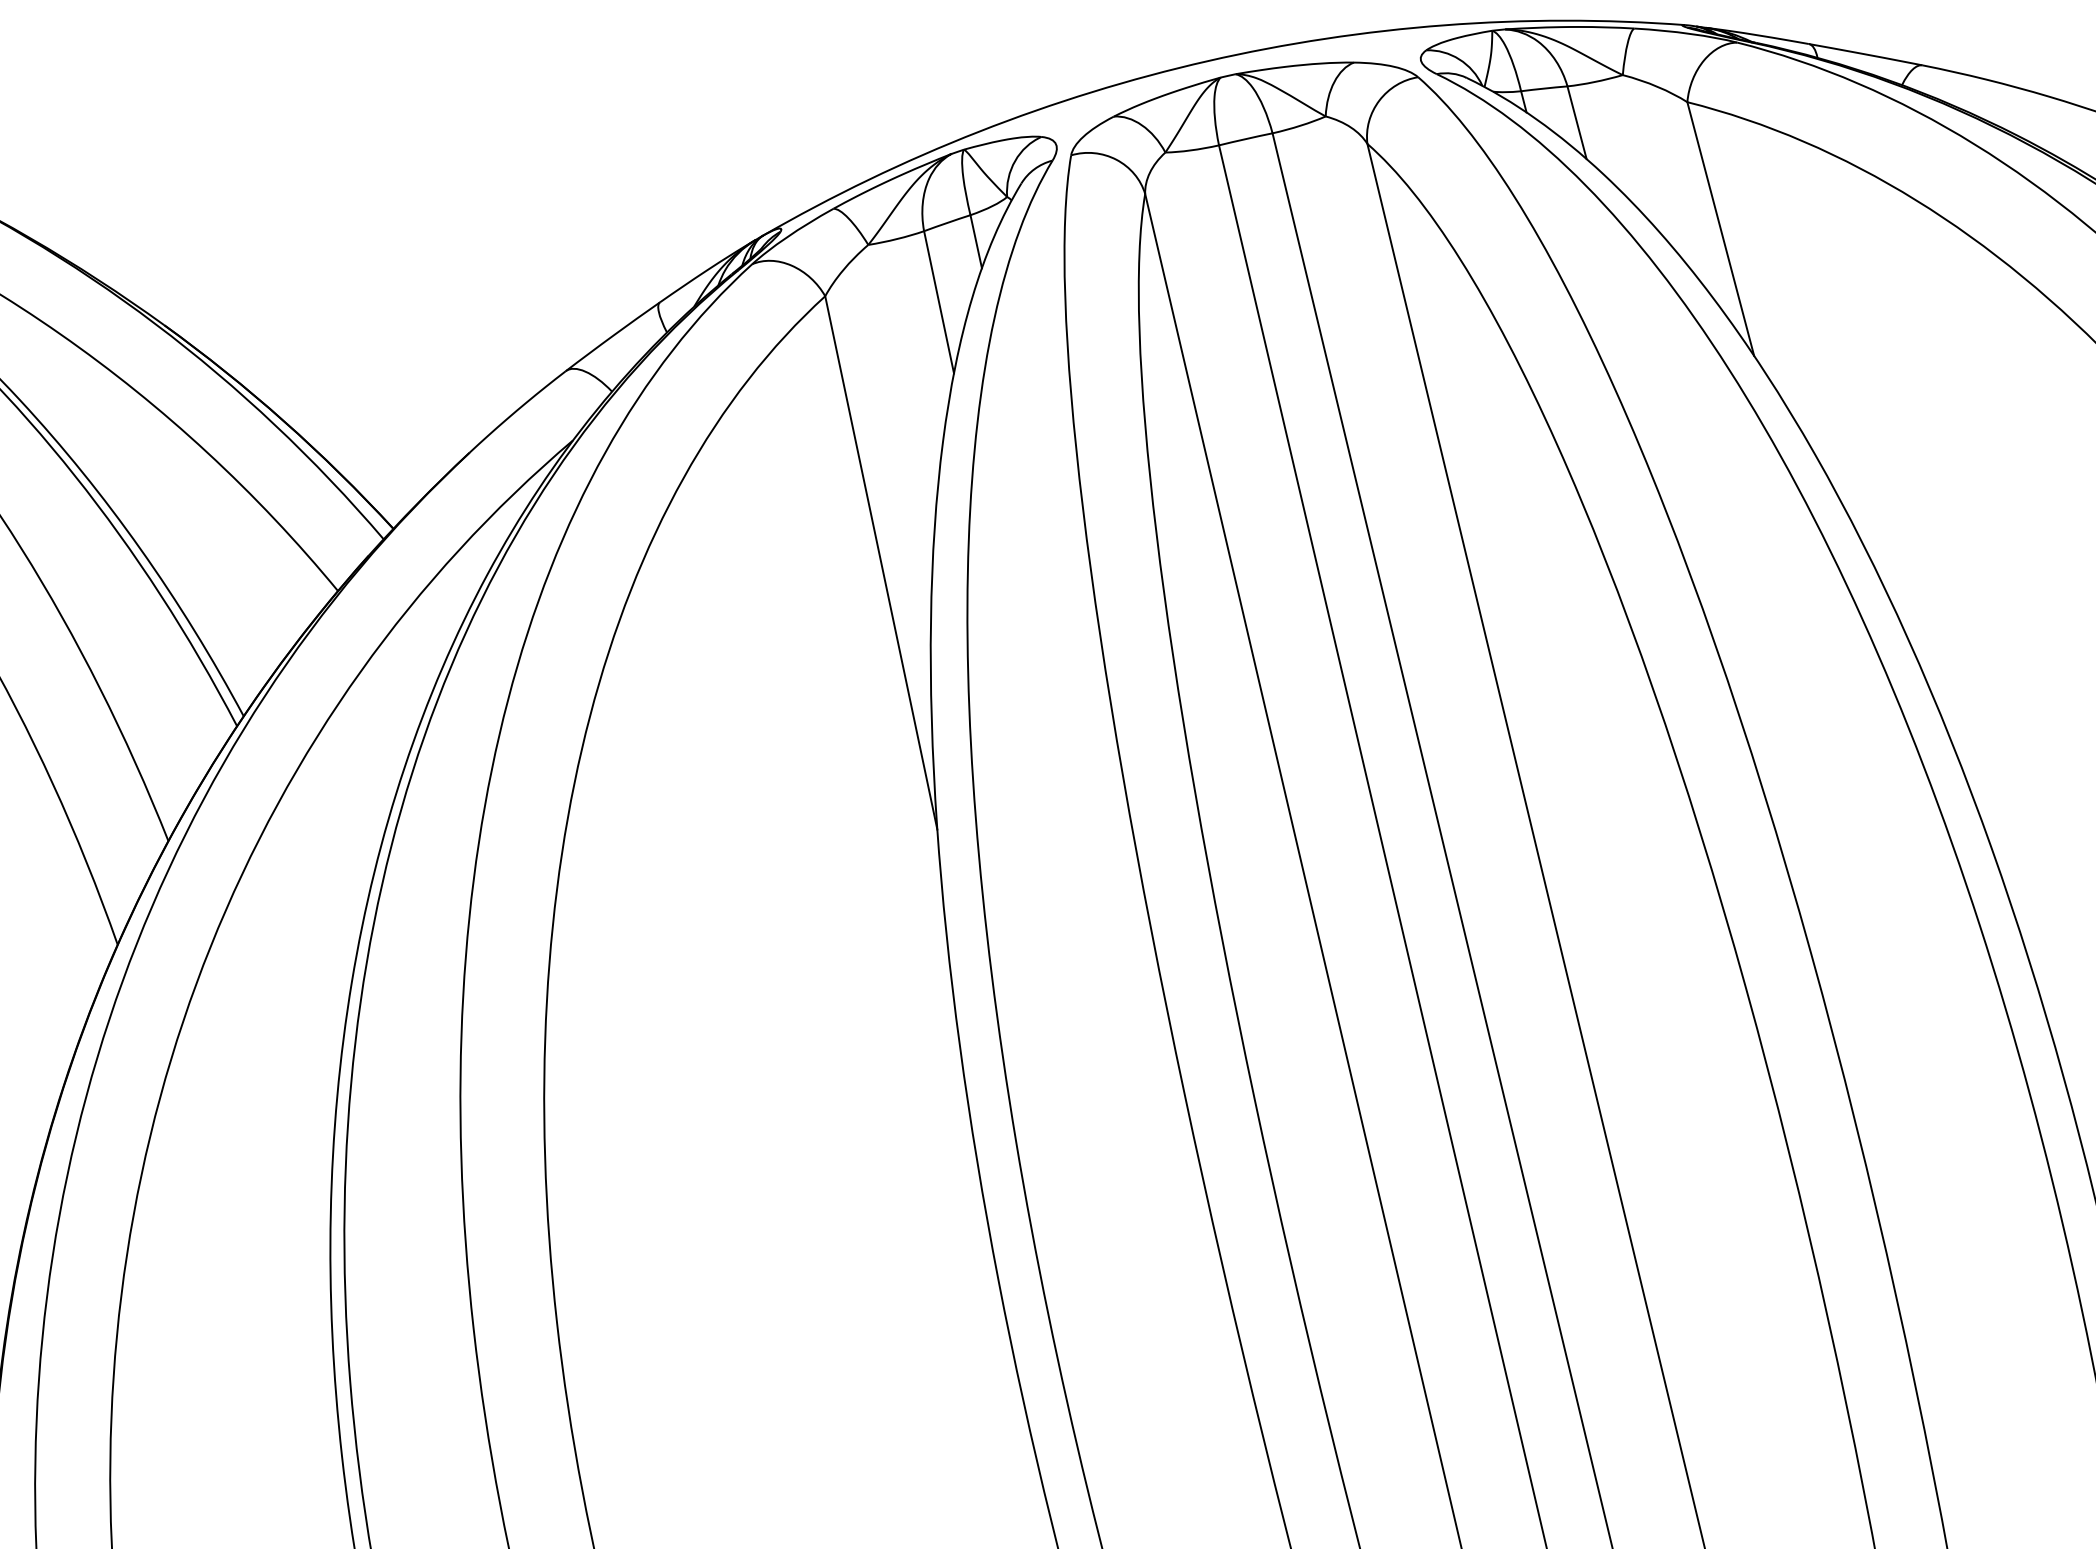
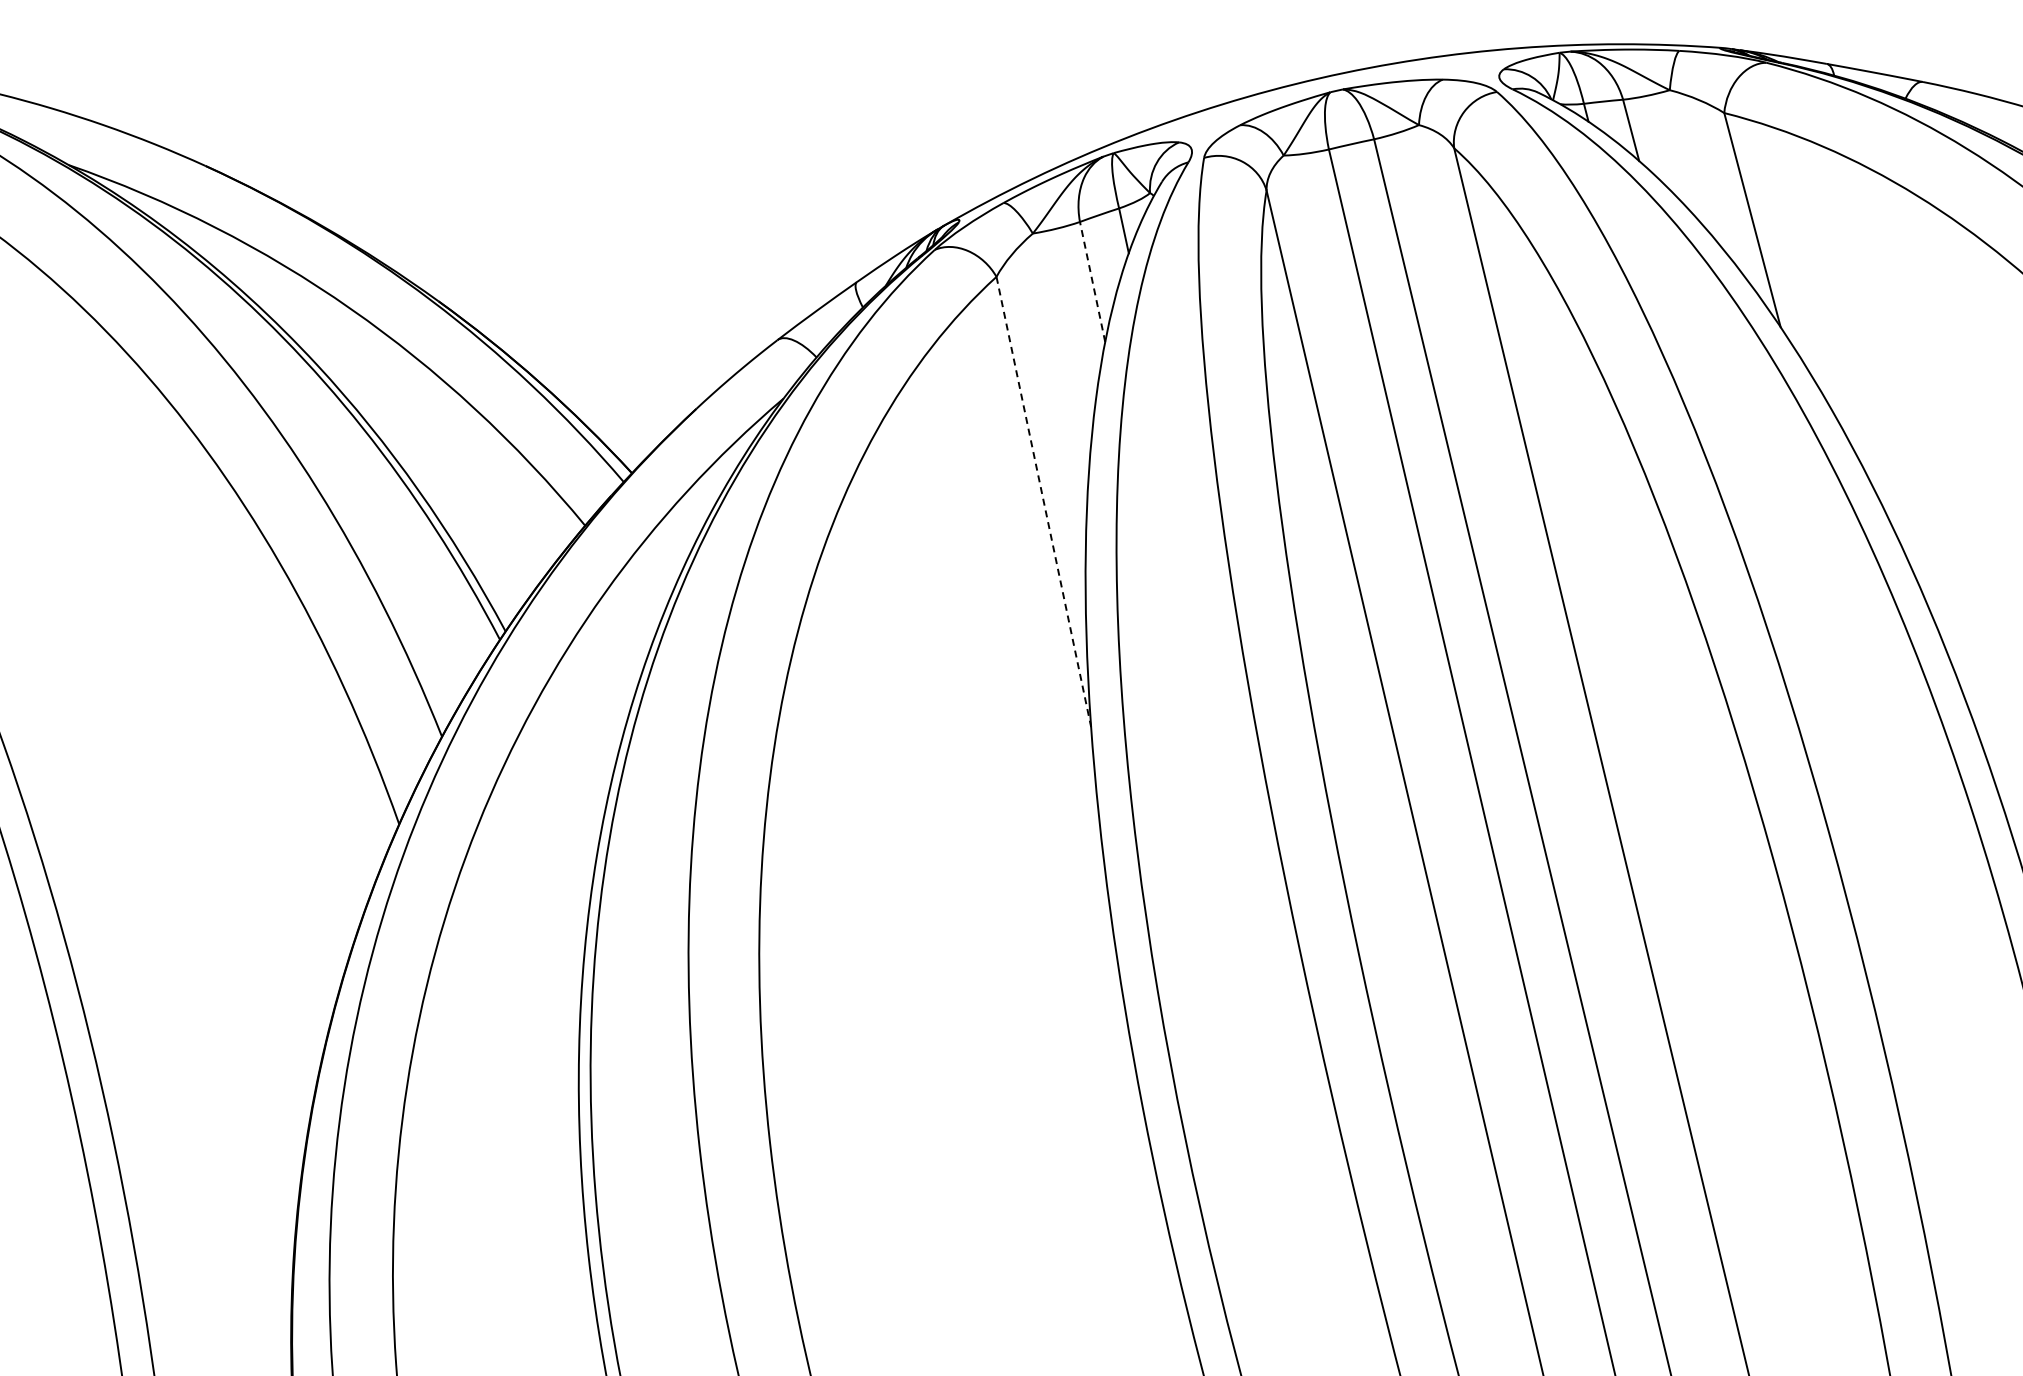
line: (938, 301) -> (1092, 281), solid -> dashed
line: (880, 563) -> (1043, 502), solid -> dashed

